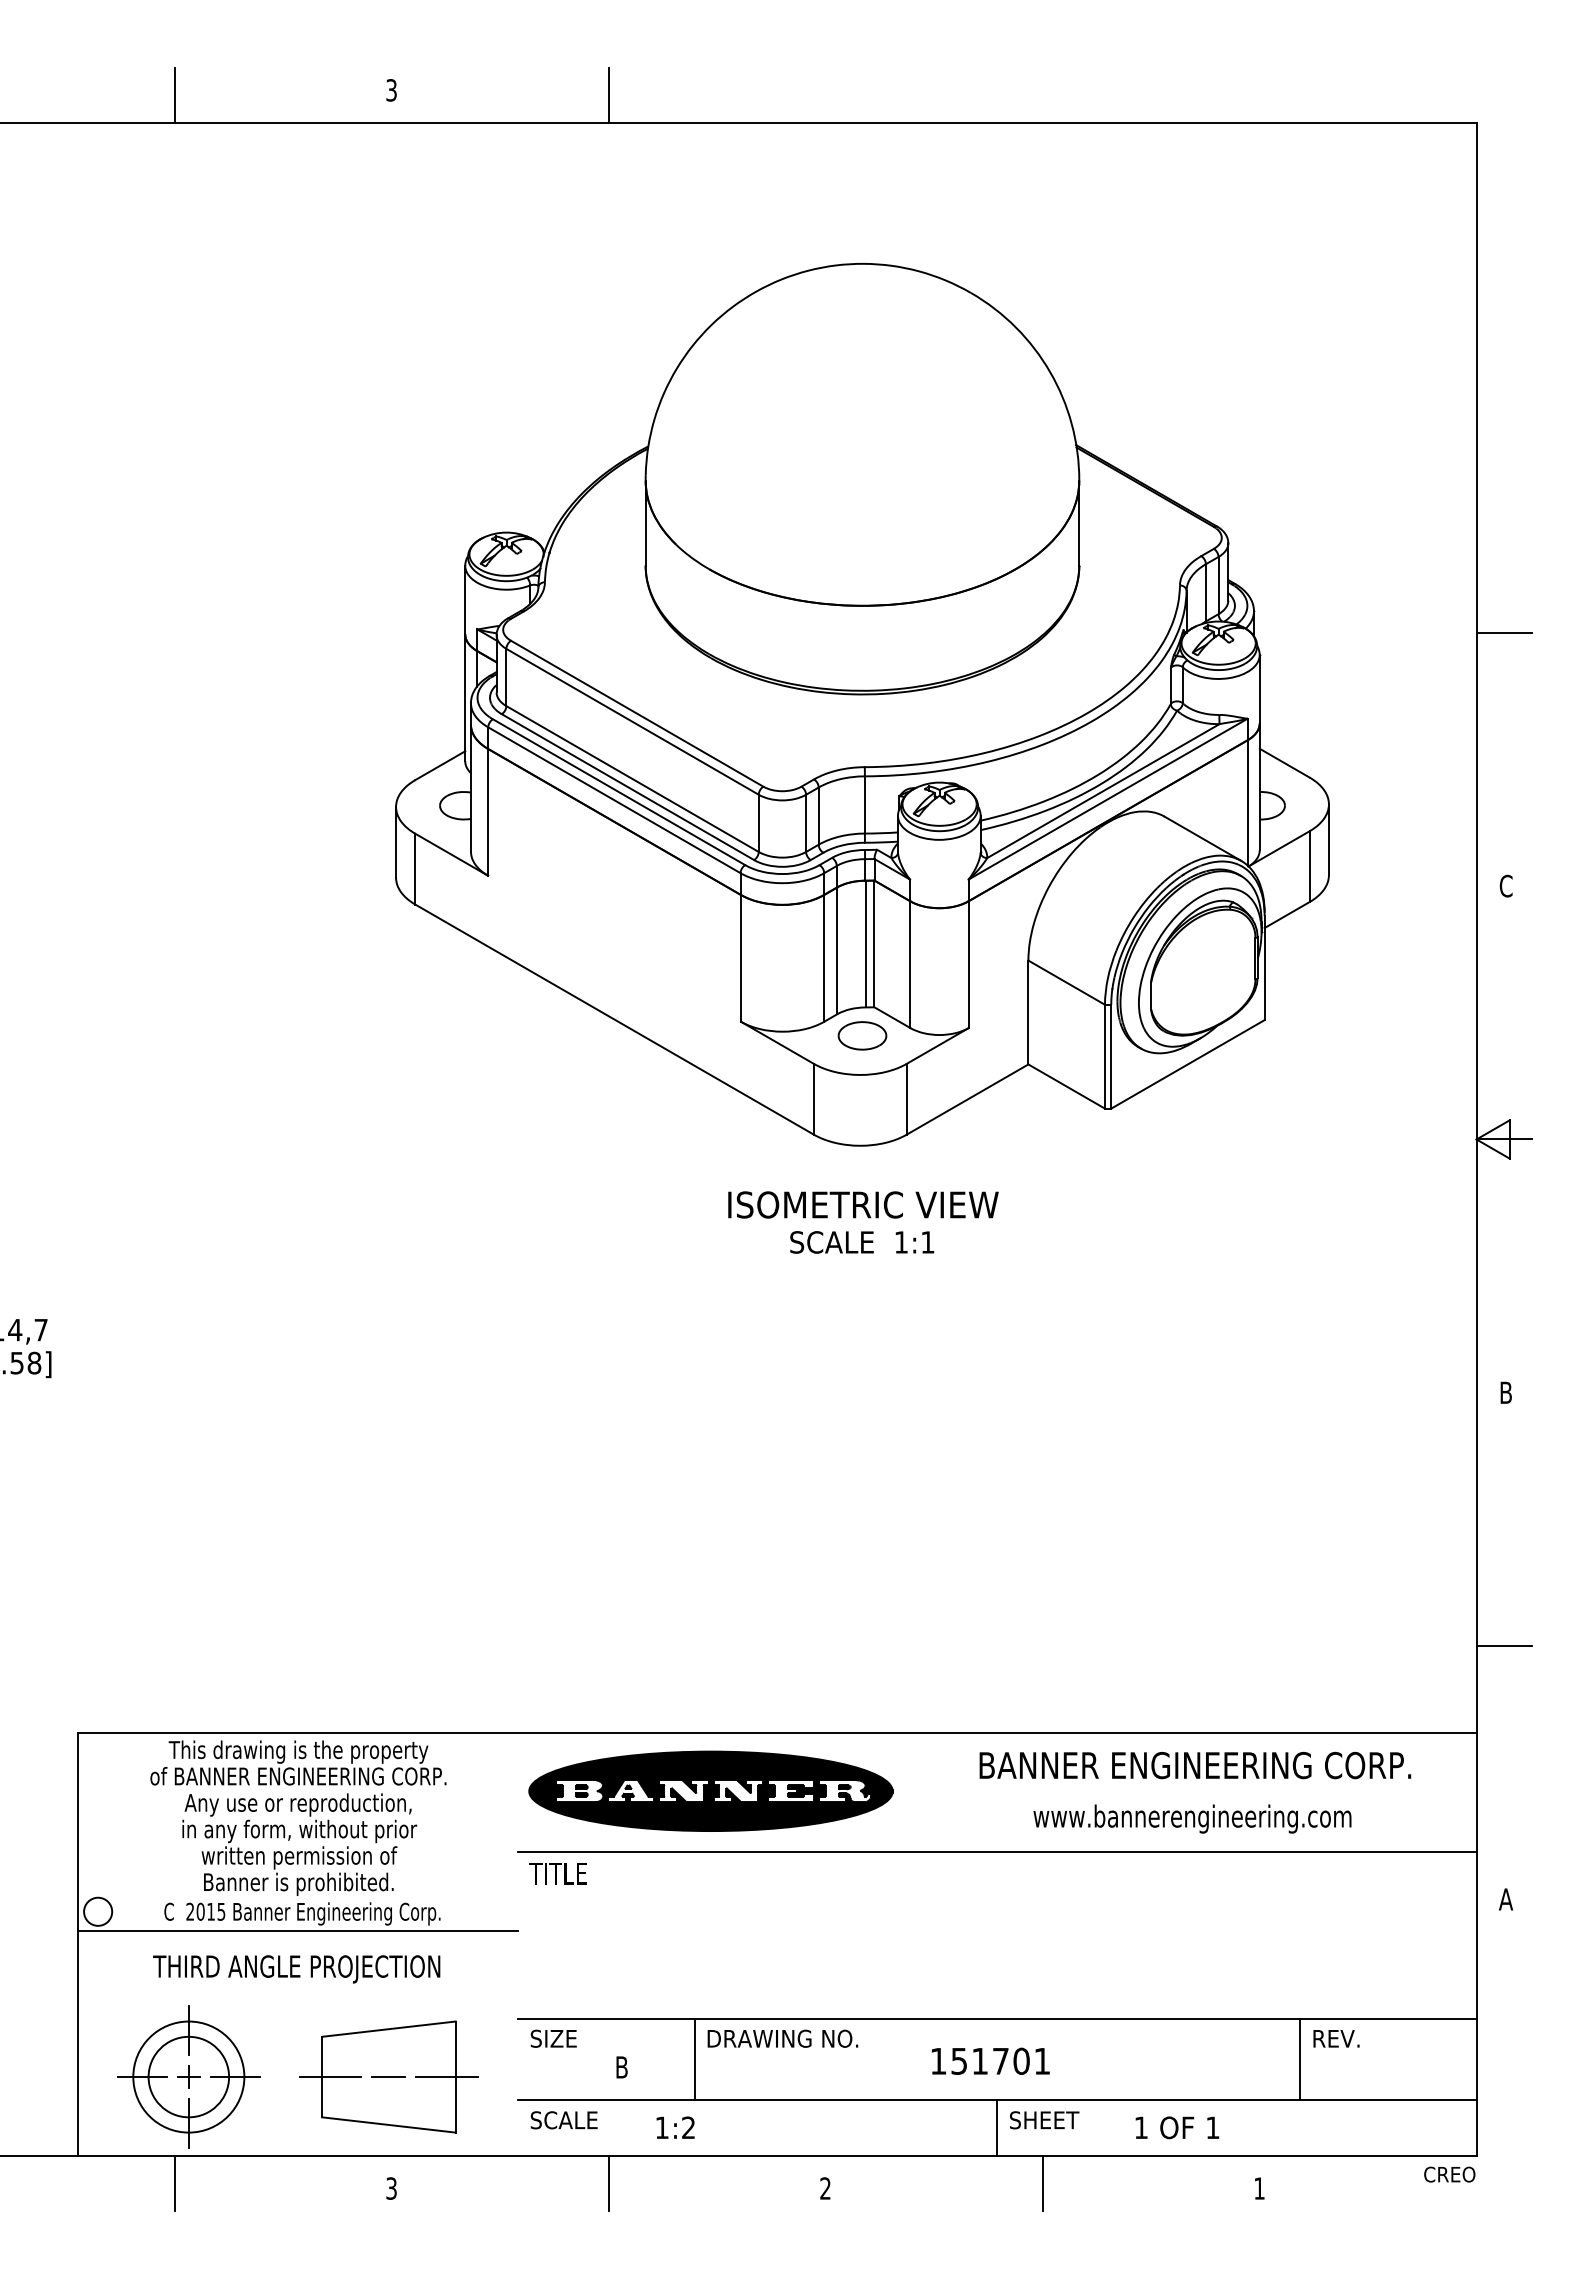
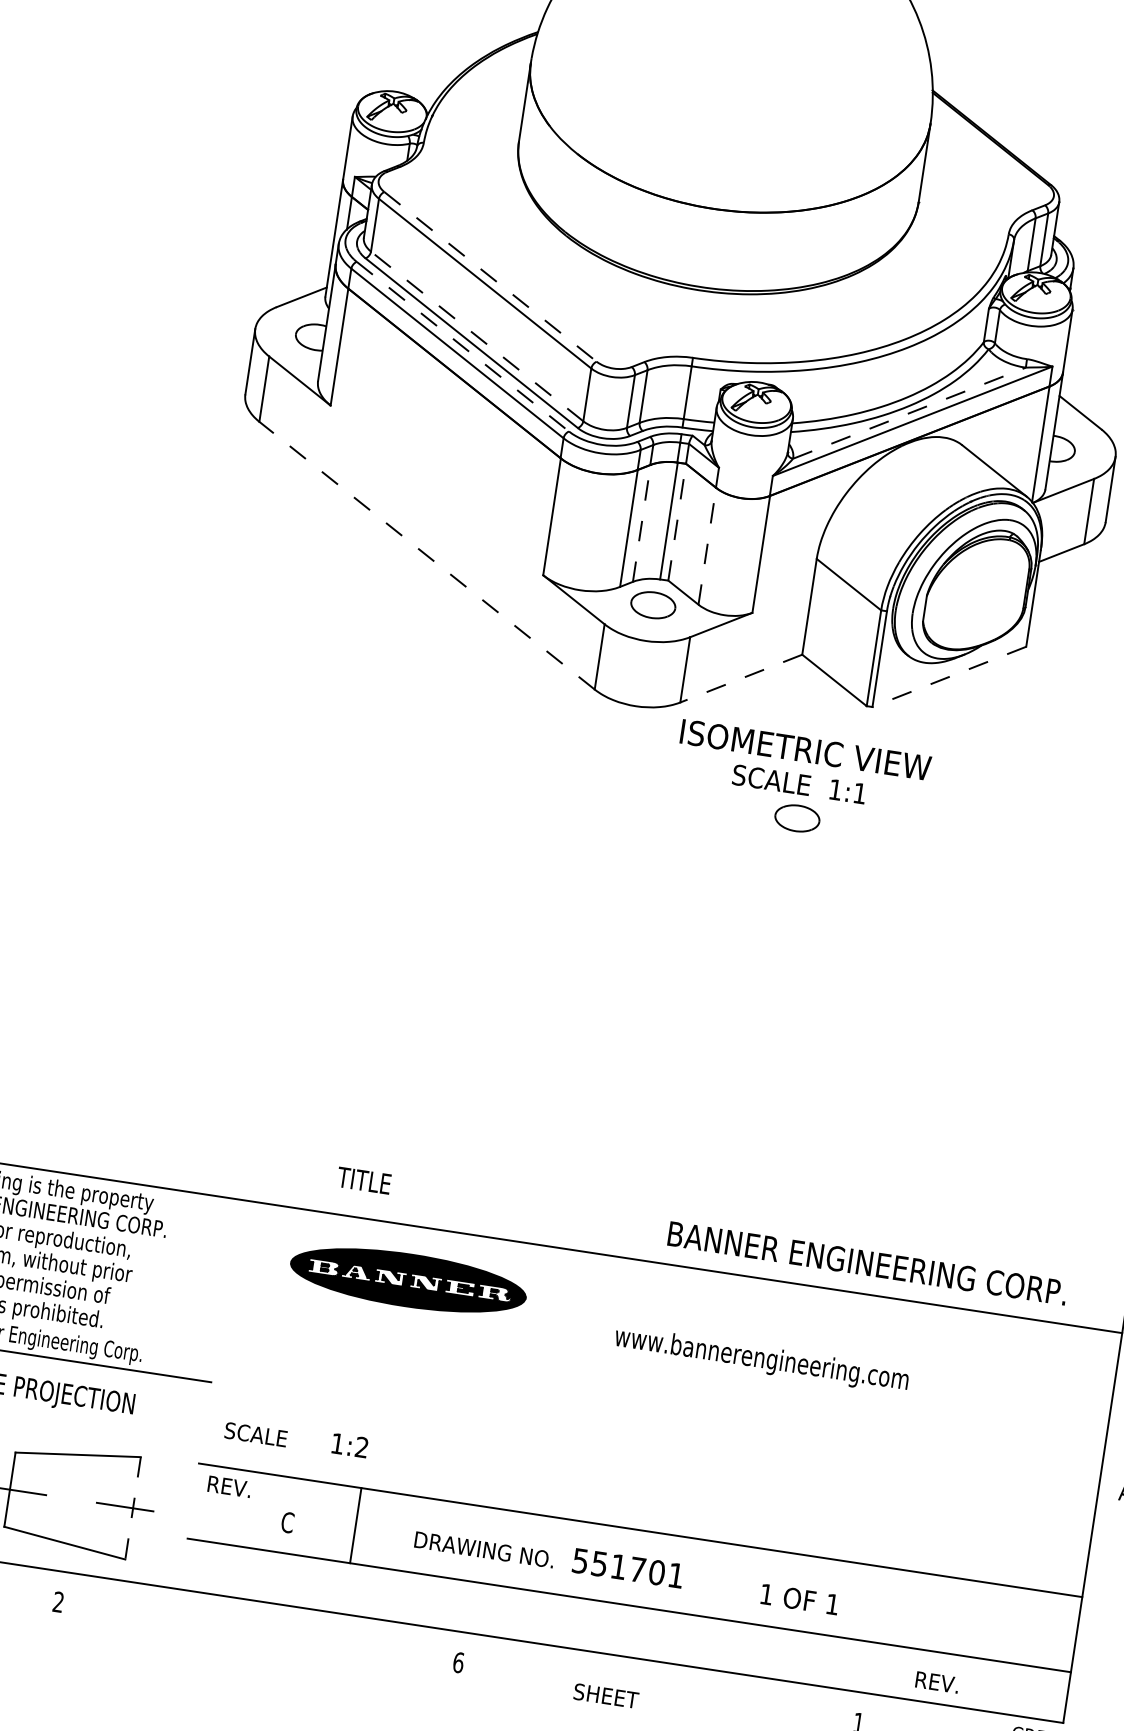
line: (637, 713) -> (490, 276), solid -> dashed
line: (632, 779) -> (477, 336), solid -> dashed
line: (1103, 790) -> (909, 412), solid -> dashed
line: (619, 792) -> (463, 347), solid -> dashed
line: (874, 943) -> (677, 521), solid -> dashed
line: (837, 950) -> (642, 523), solid -> dashed
line: (910, 964) -> (707, 546), solid -> dashed
line: (614, 1019) -> (426, 555), solid -> dashed
line: (1187, 1064) -> (948, 676), solid -> dashed
line: (967, 1099) -> (741, 678), solid -> dashed
text: (863, 1222) -> (803, 766), moved
part: (1049, 1238) -> (797, 818), added
text: (1195, 1765) -> (867, 1263), moved
part: (710, 1790) -> (408, 1279), size x0.7
text: (1192, 1818) -> (761, 1359), moved
line: (997, 1851) -> (664, 1375), removed
text: (557, 1873) -> (363, 1180), moved
text: (553, 2038) -> (228, 1486), SIZE -> REV.
text: (782, 2038) -> (484, 1549), moved
text: (1336, 2038) -> (937, 1682), moved
line: (1300, 2059) -> (914, 1609), removed
text: (938, 2061) -> (580, 1561), 151701 -> 551701
text: (621, 2067) -> (287, 1522), B -> C
line: (388, 2077) -> (71, 1499), removed
line: (455, 2077) -> (132, 1508), solid -> dashed
text: (563, 2120) -> (255, 1434), moved
text: (1044, 2120) -> (606, 1696), moved
text: (675, 2127) -> (349, 1445), moved
line: (997, 2127) -> (625, 1630), removed
text: (1177, 2127) -> (800, 1599), moved
line: (608, 2182) -> (259, 1626), removed
line: (1042, 2182) -> (659, 1687), removed
text: (391, 2188) -> (58, 1602), 3 -> 2
text: (825, 2188) -> (458, 1662), 2 -> 6

